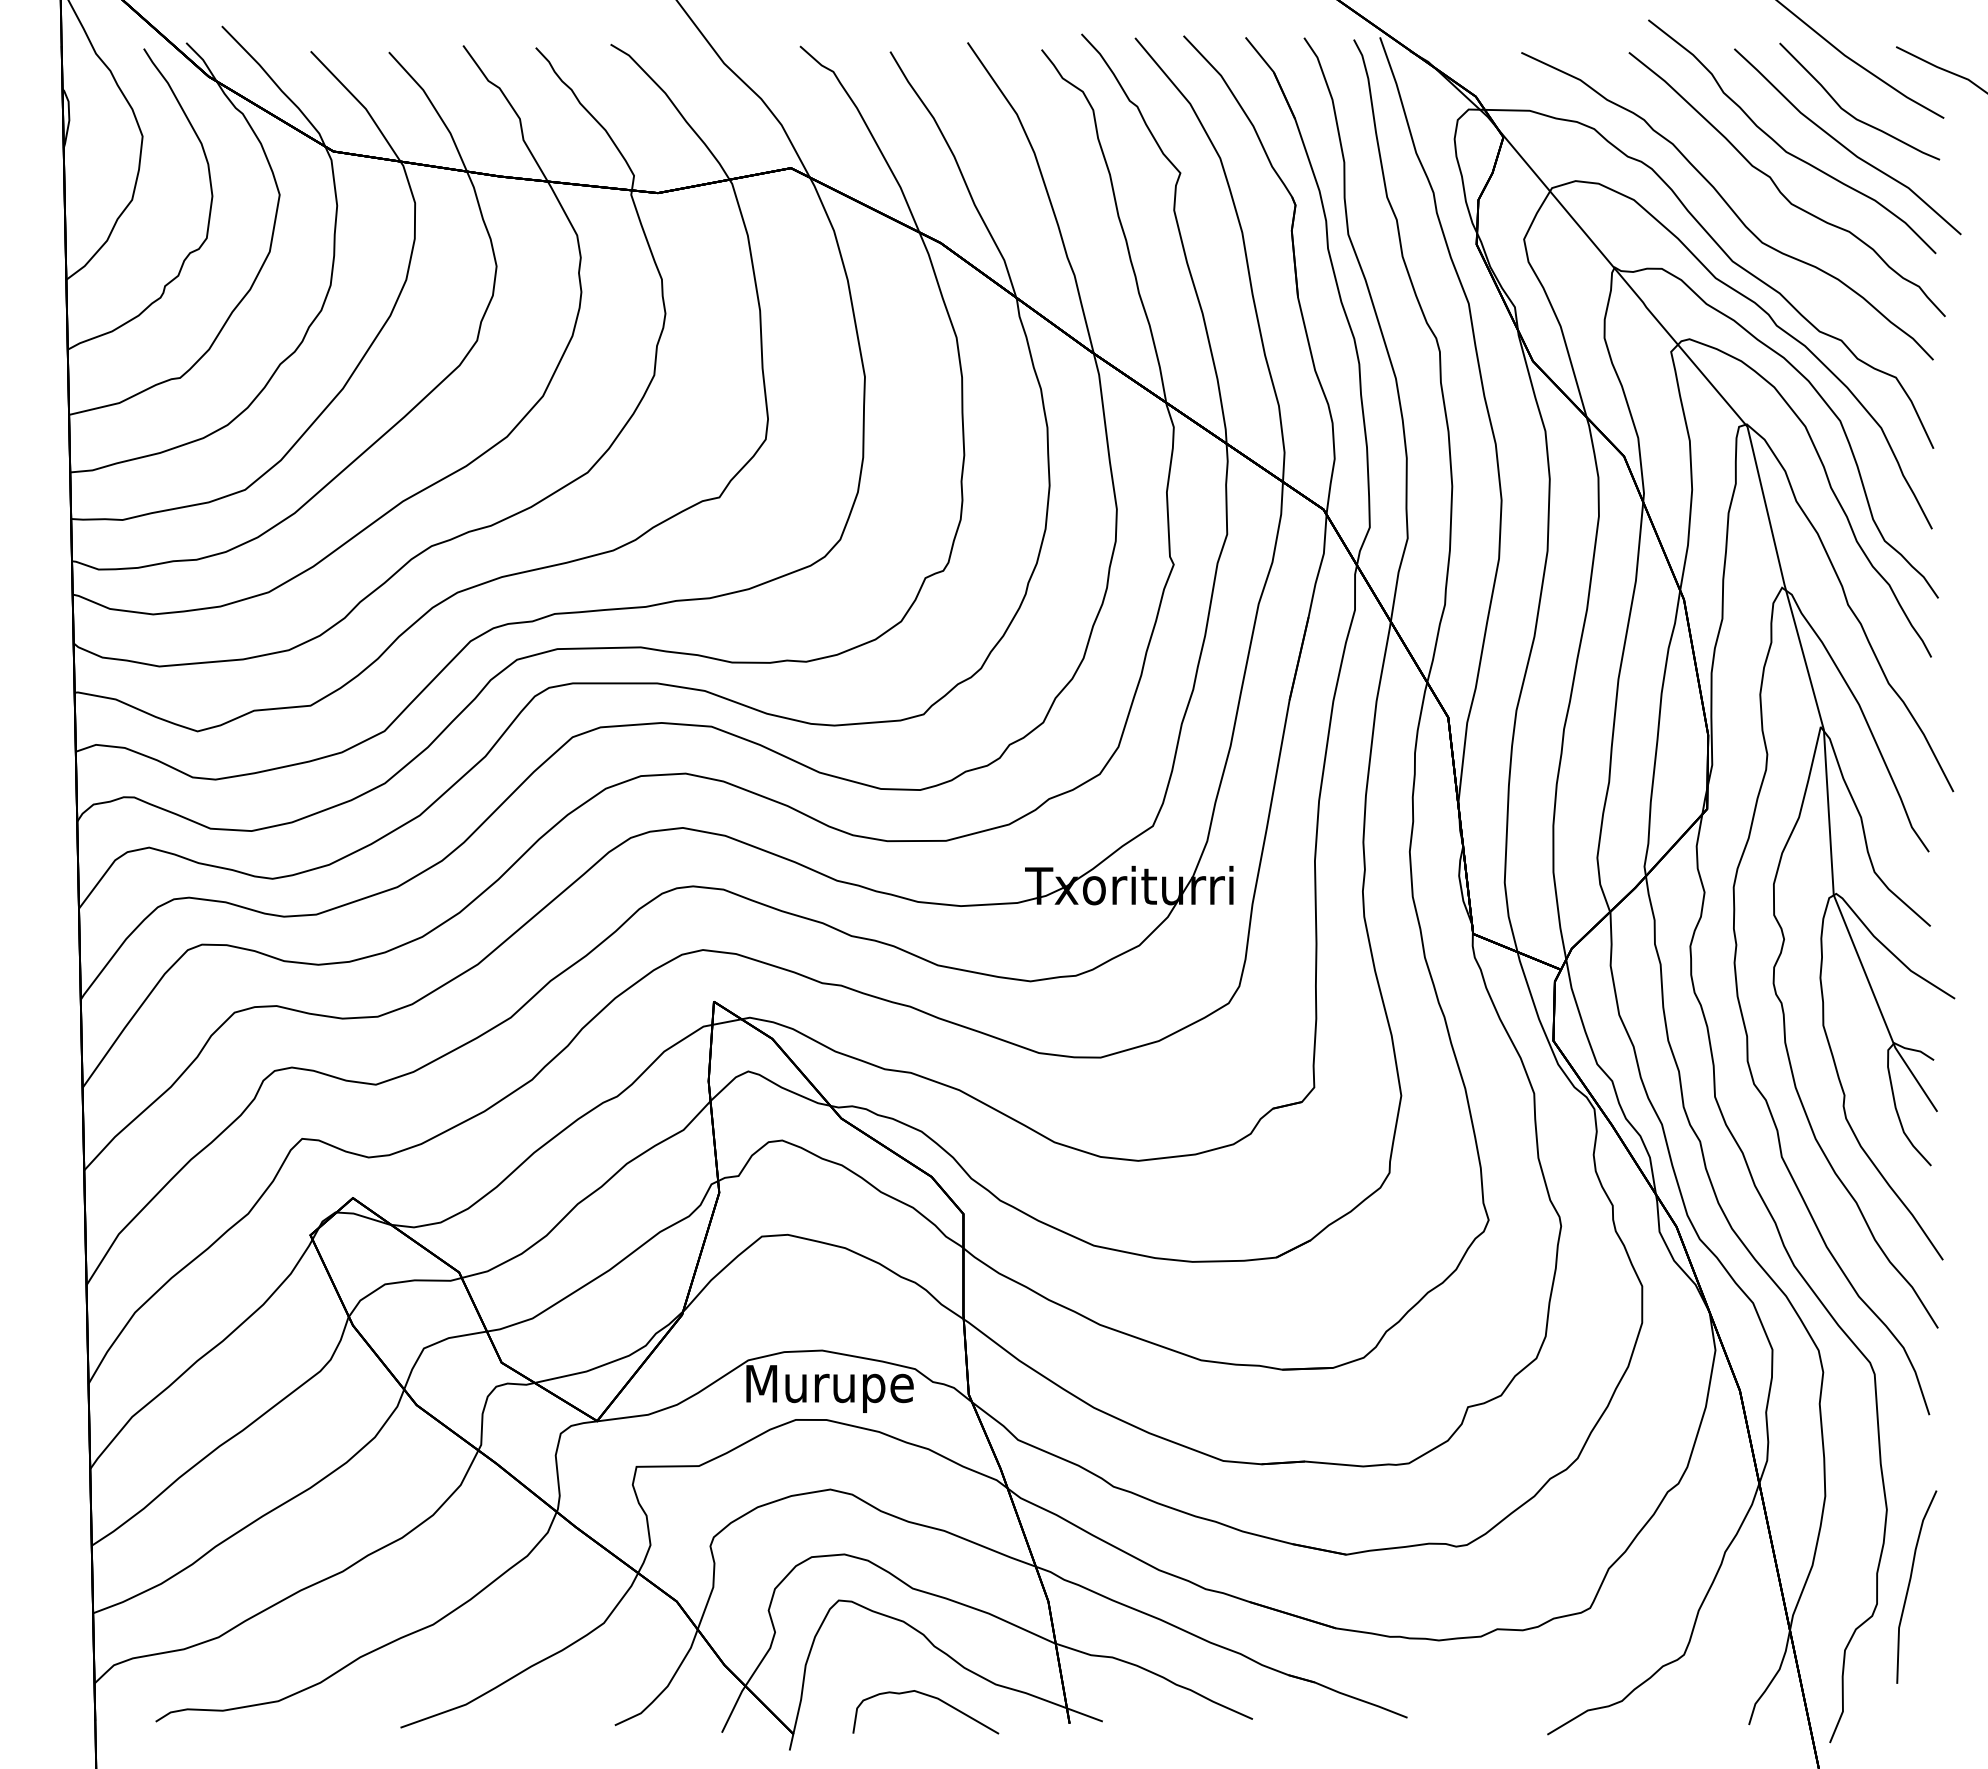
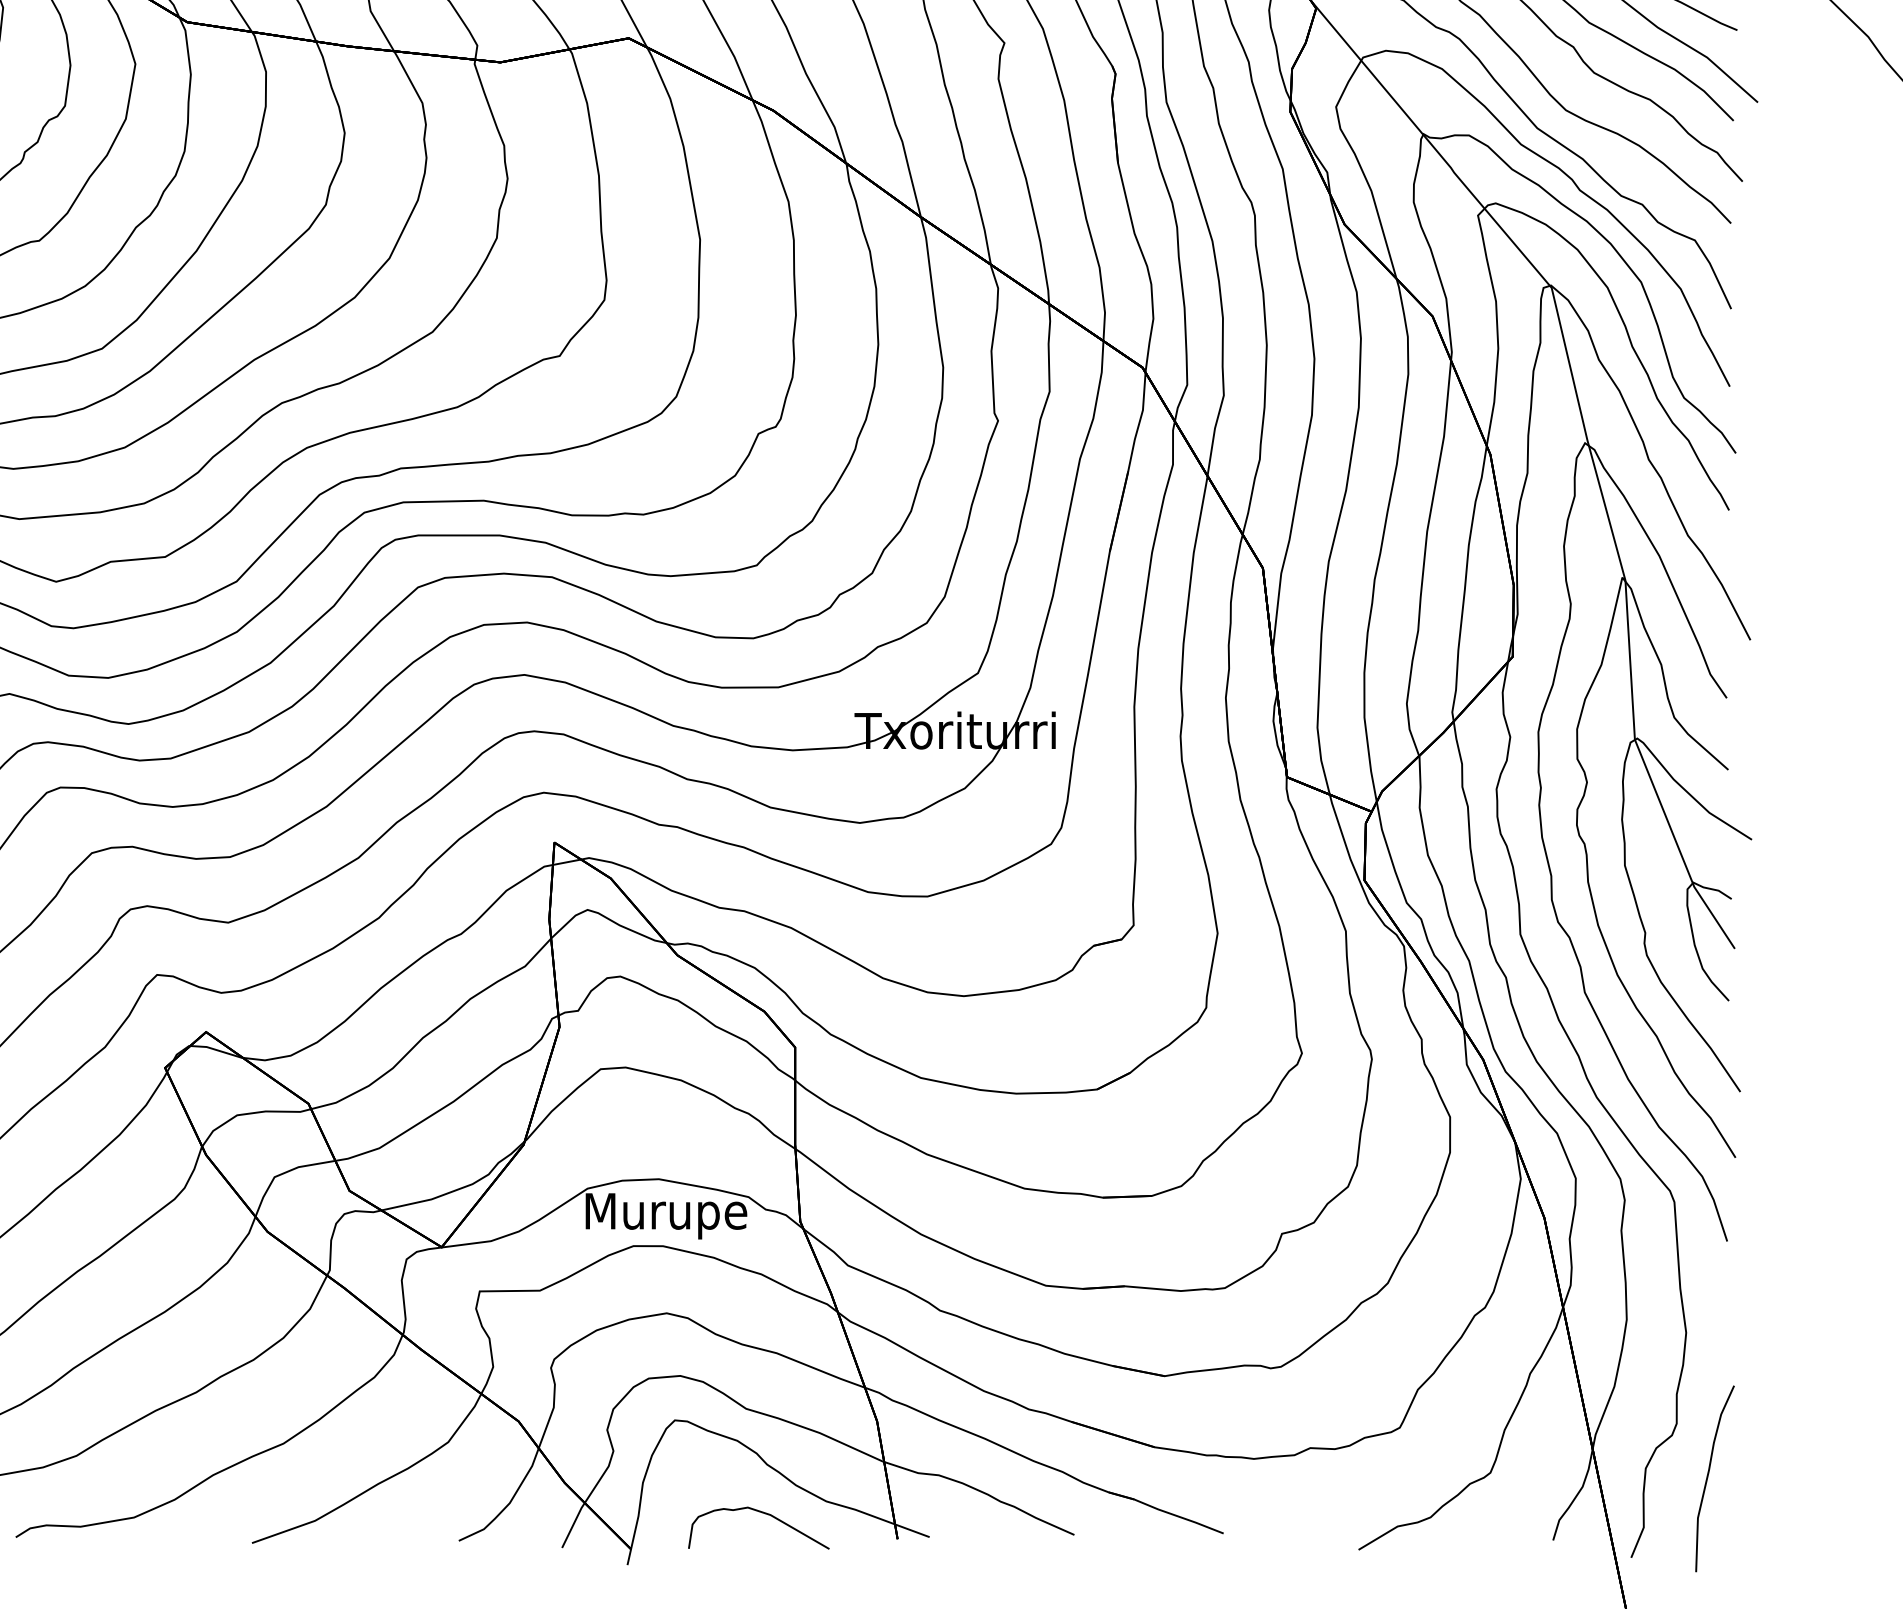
curve: (1910, 1583) -> (1708, 1475), moved

